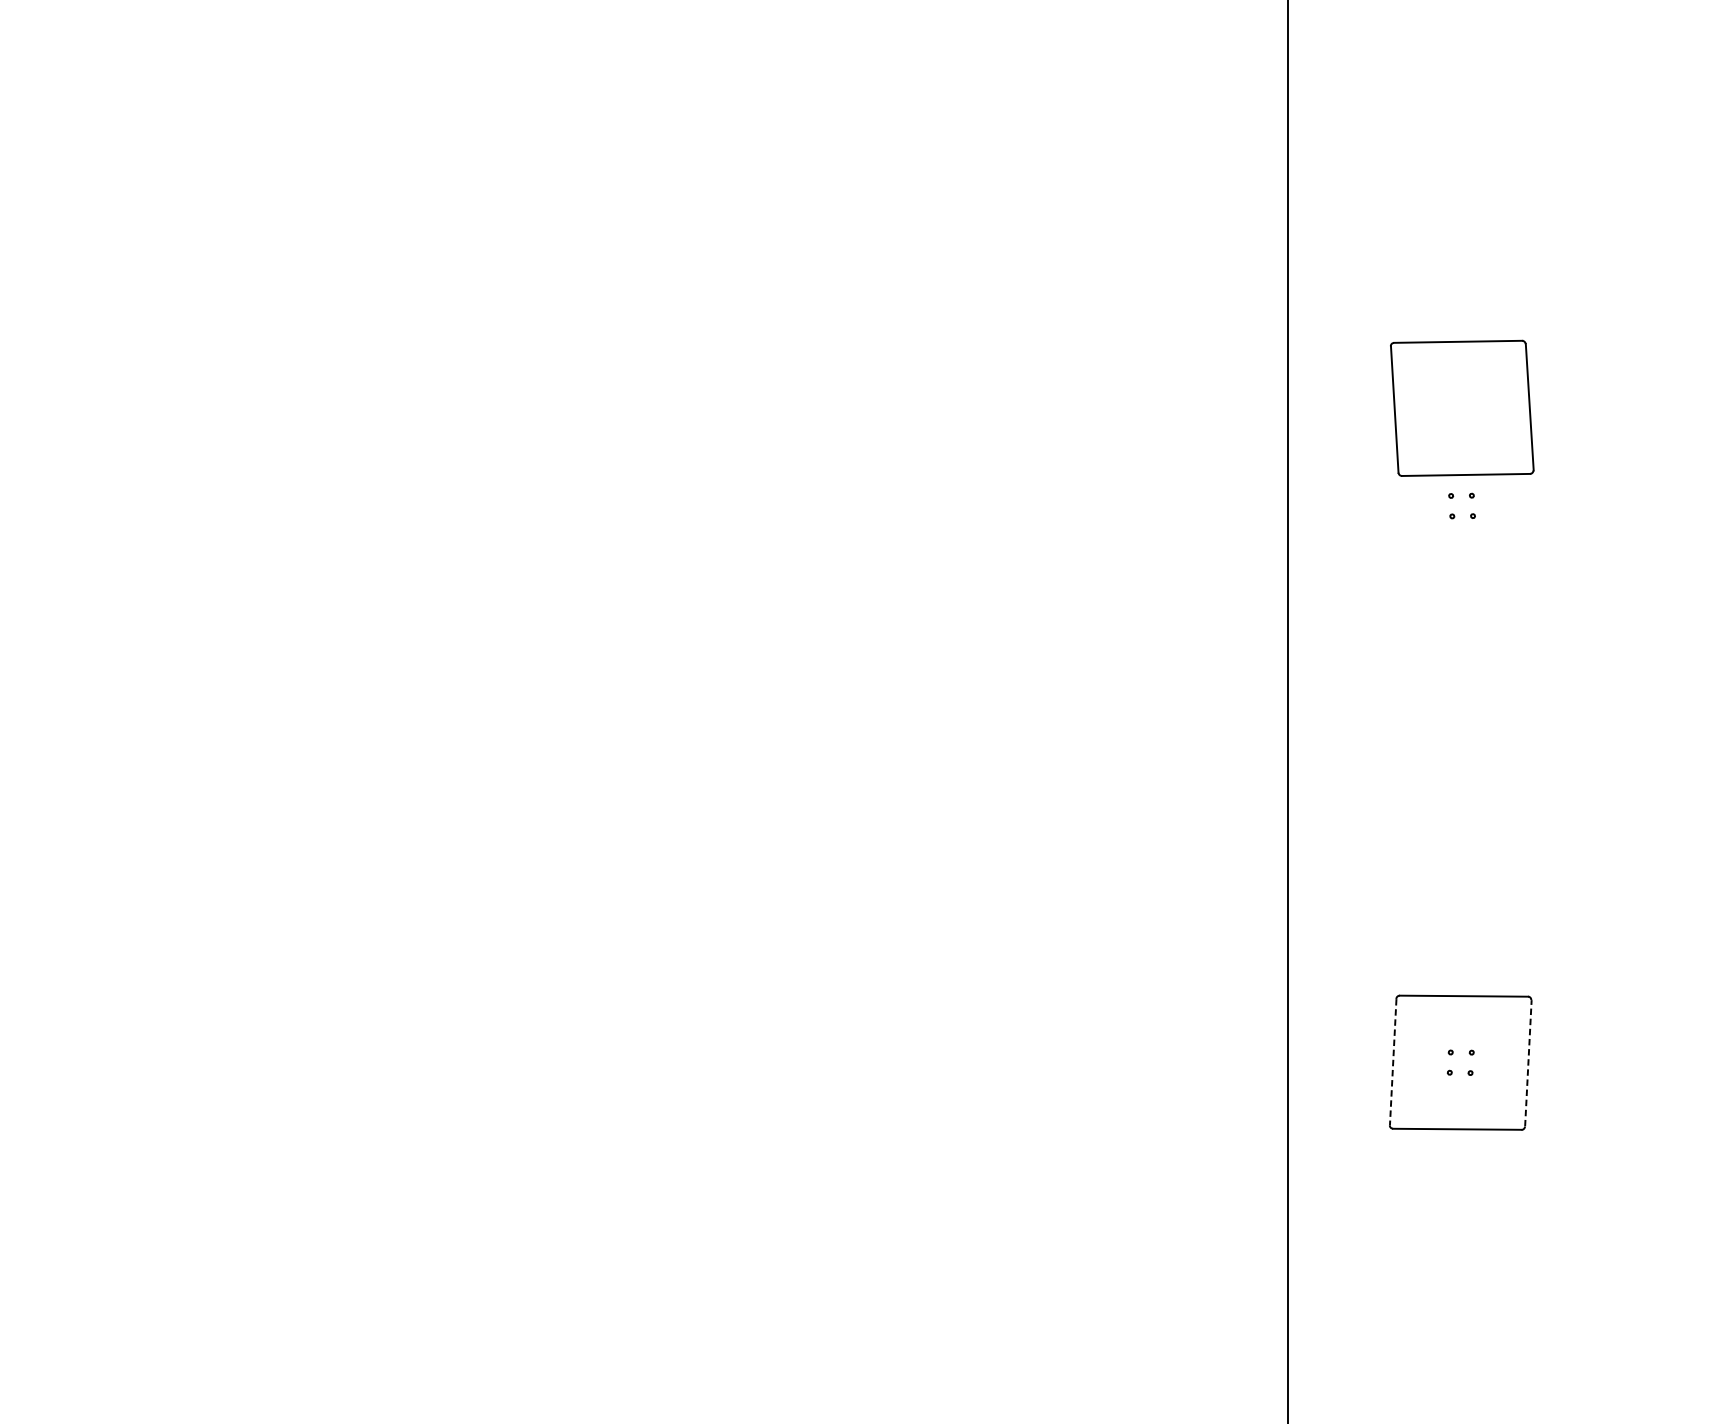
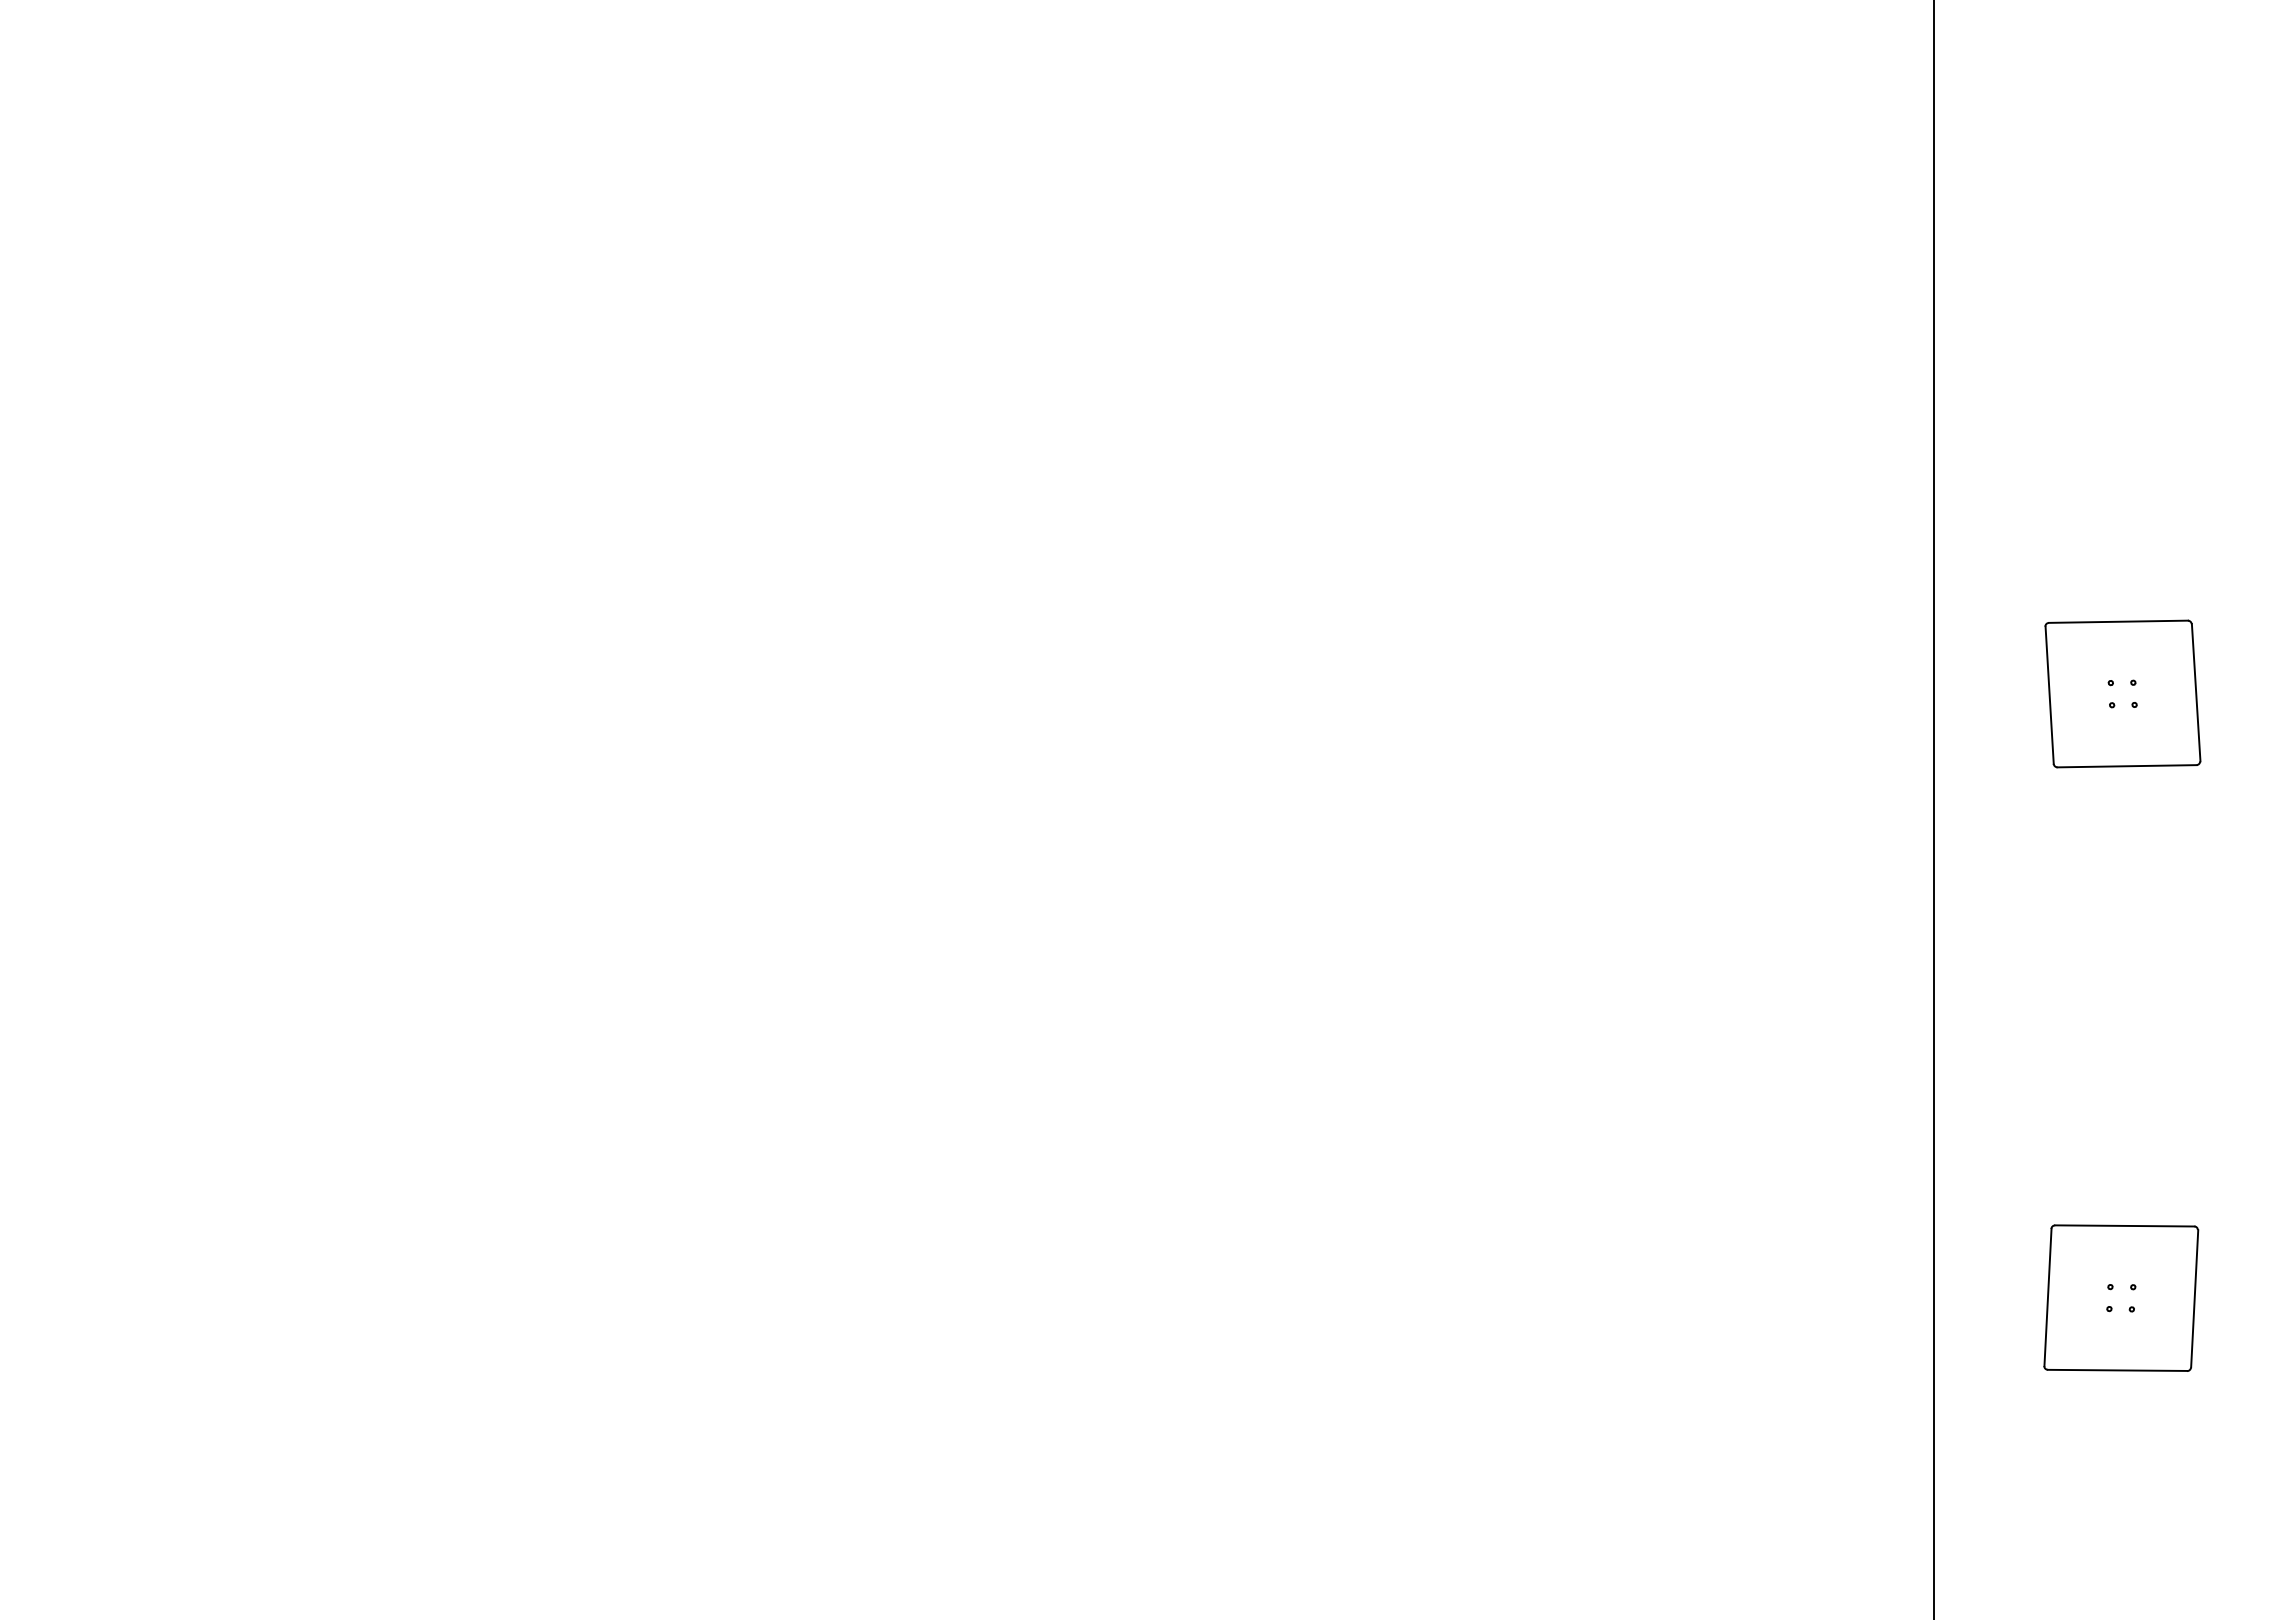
part: (1461, 407) -> (2122, 693), moved
line: (1392, 1062) -> (2047, 1297), dashed -> solid
line: (1528, 1063) -> (2194, 1298), dashed -> solid

